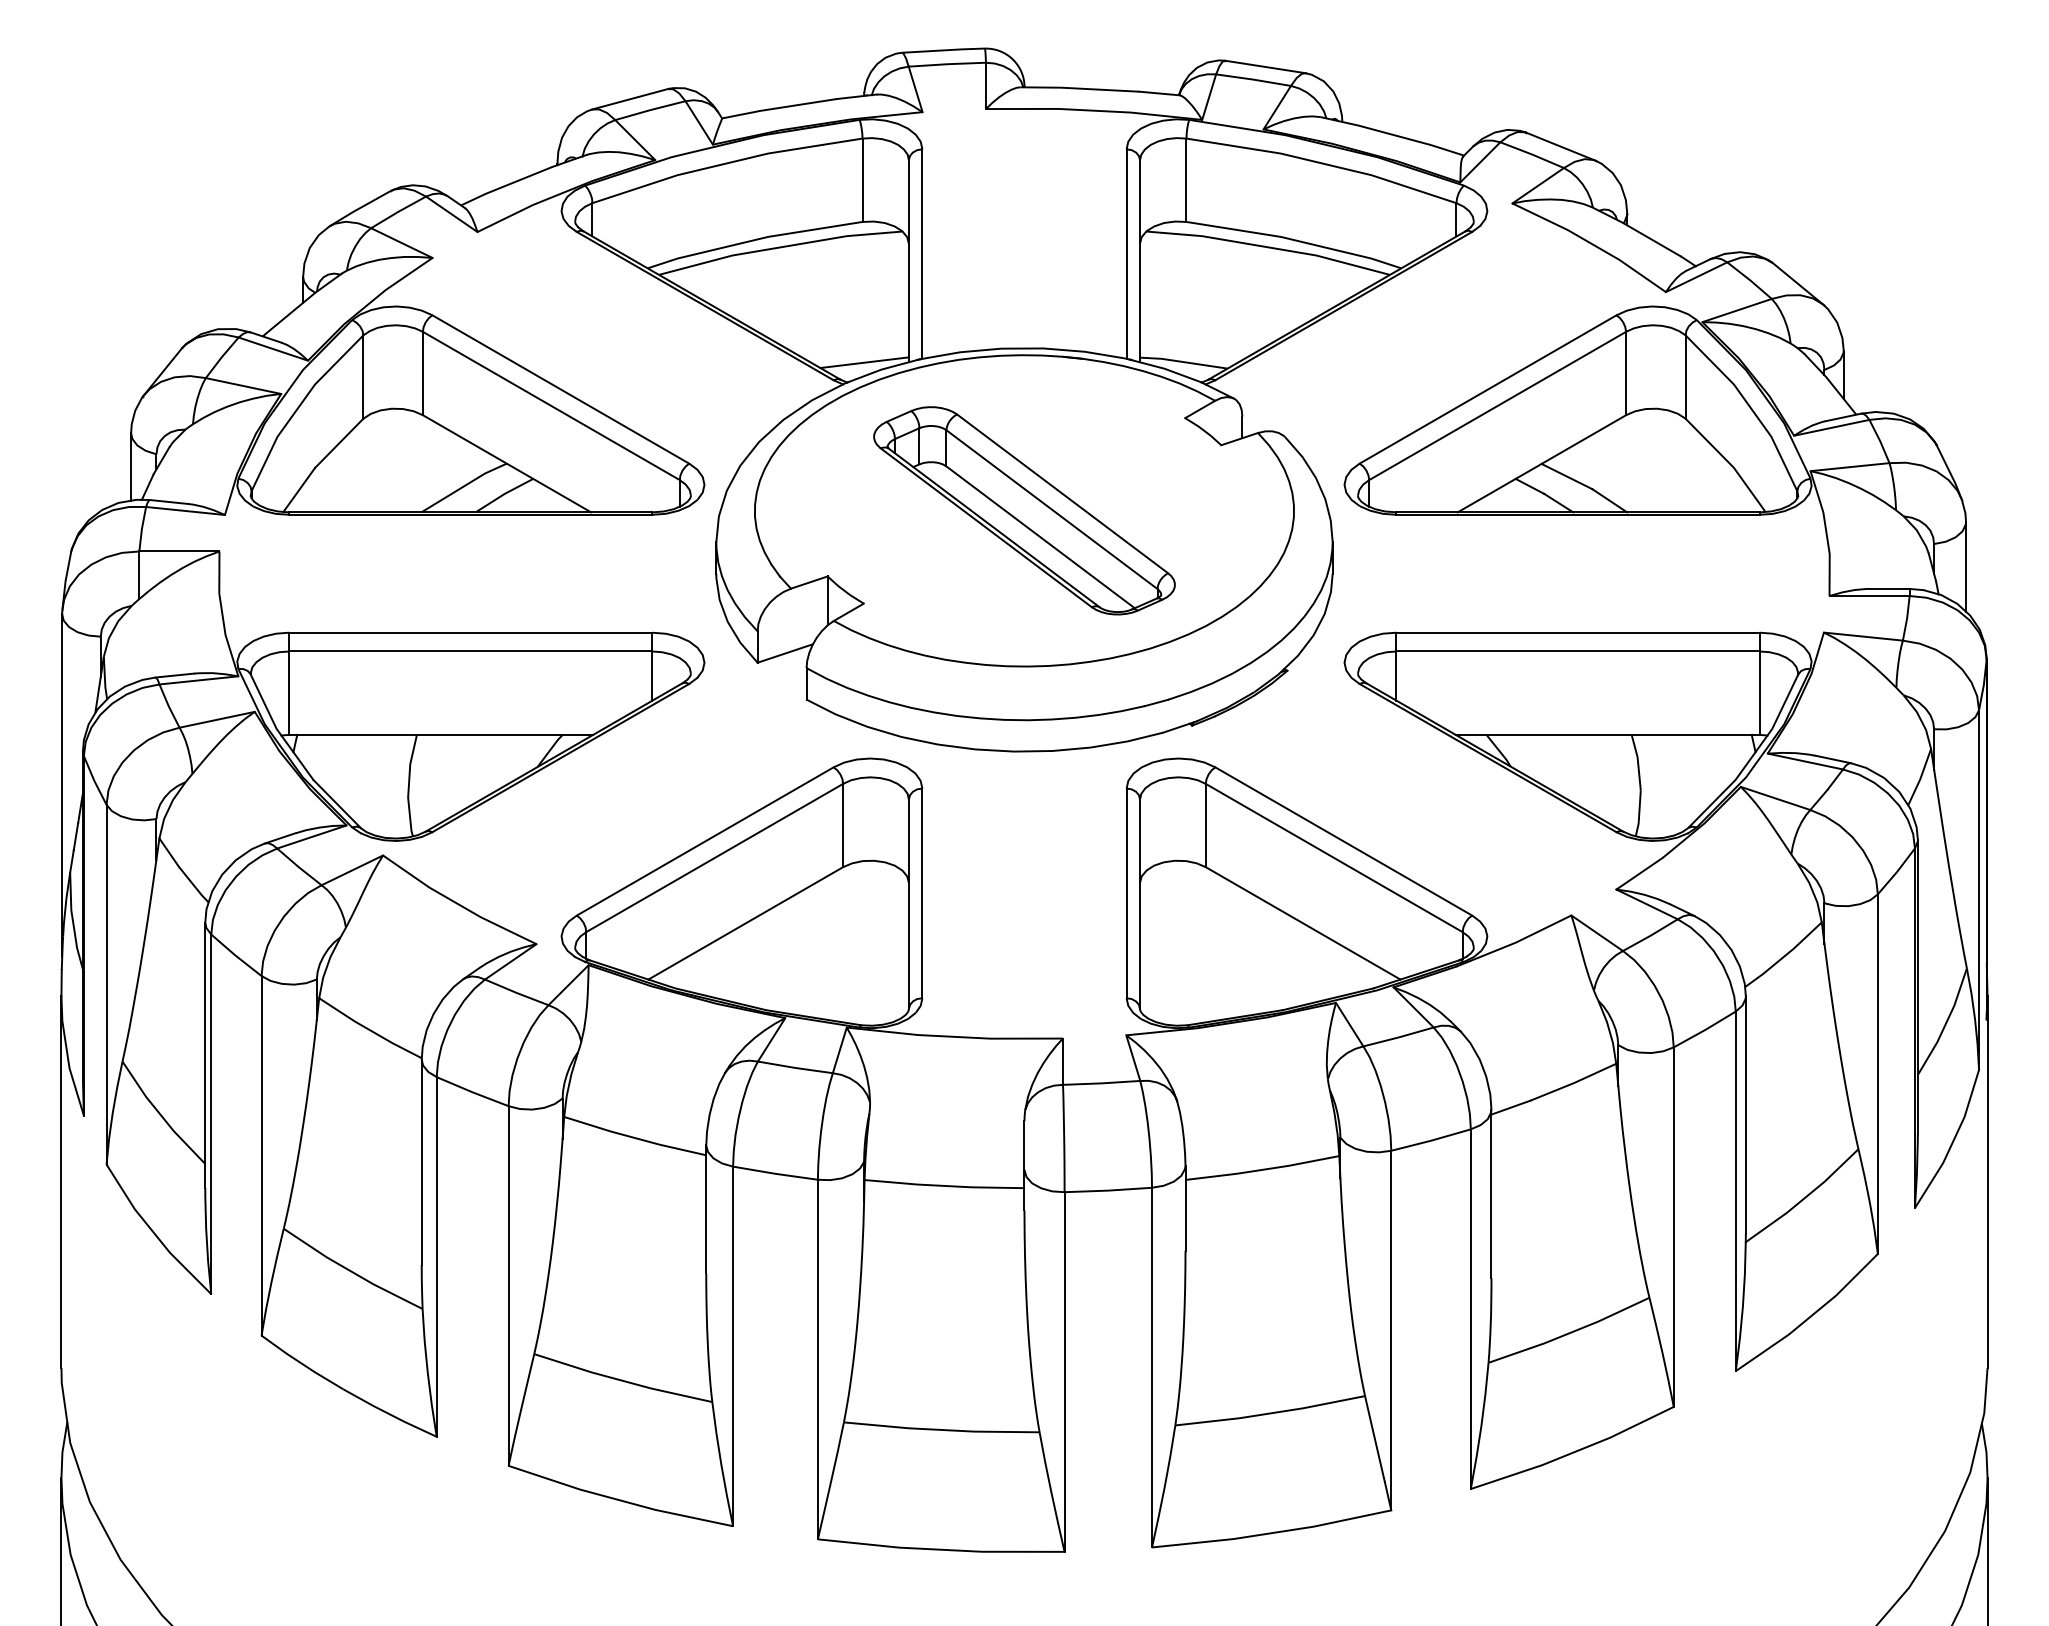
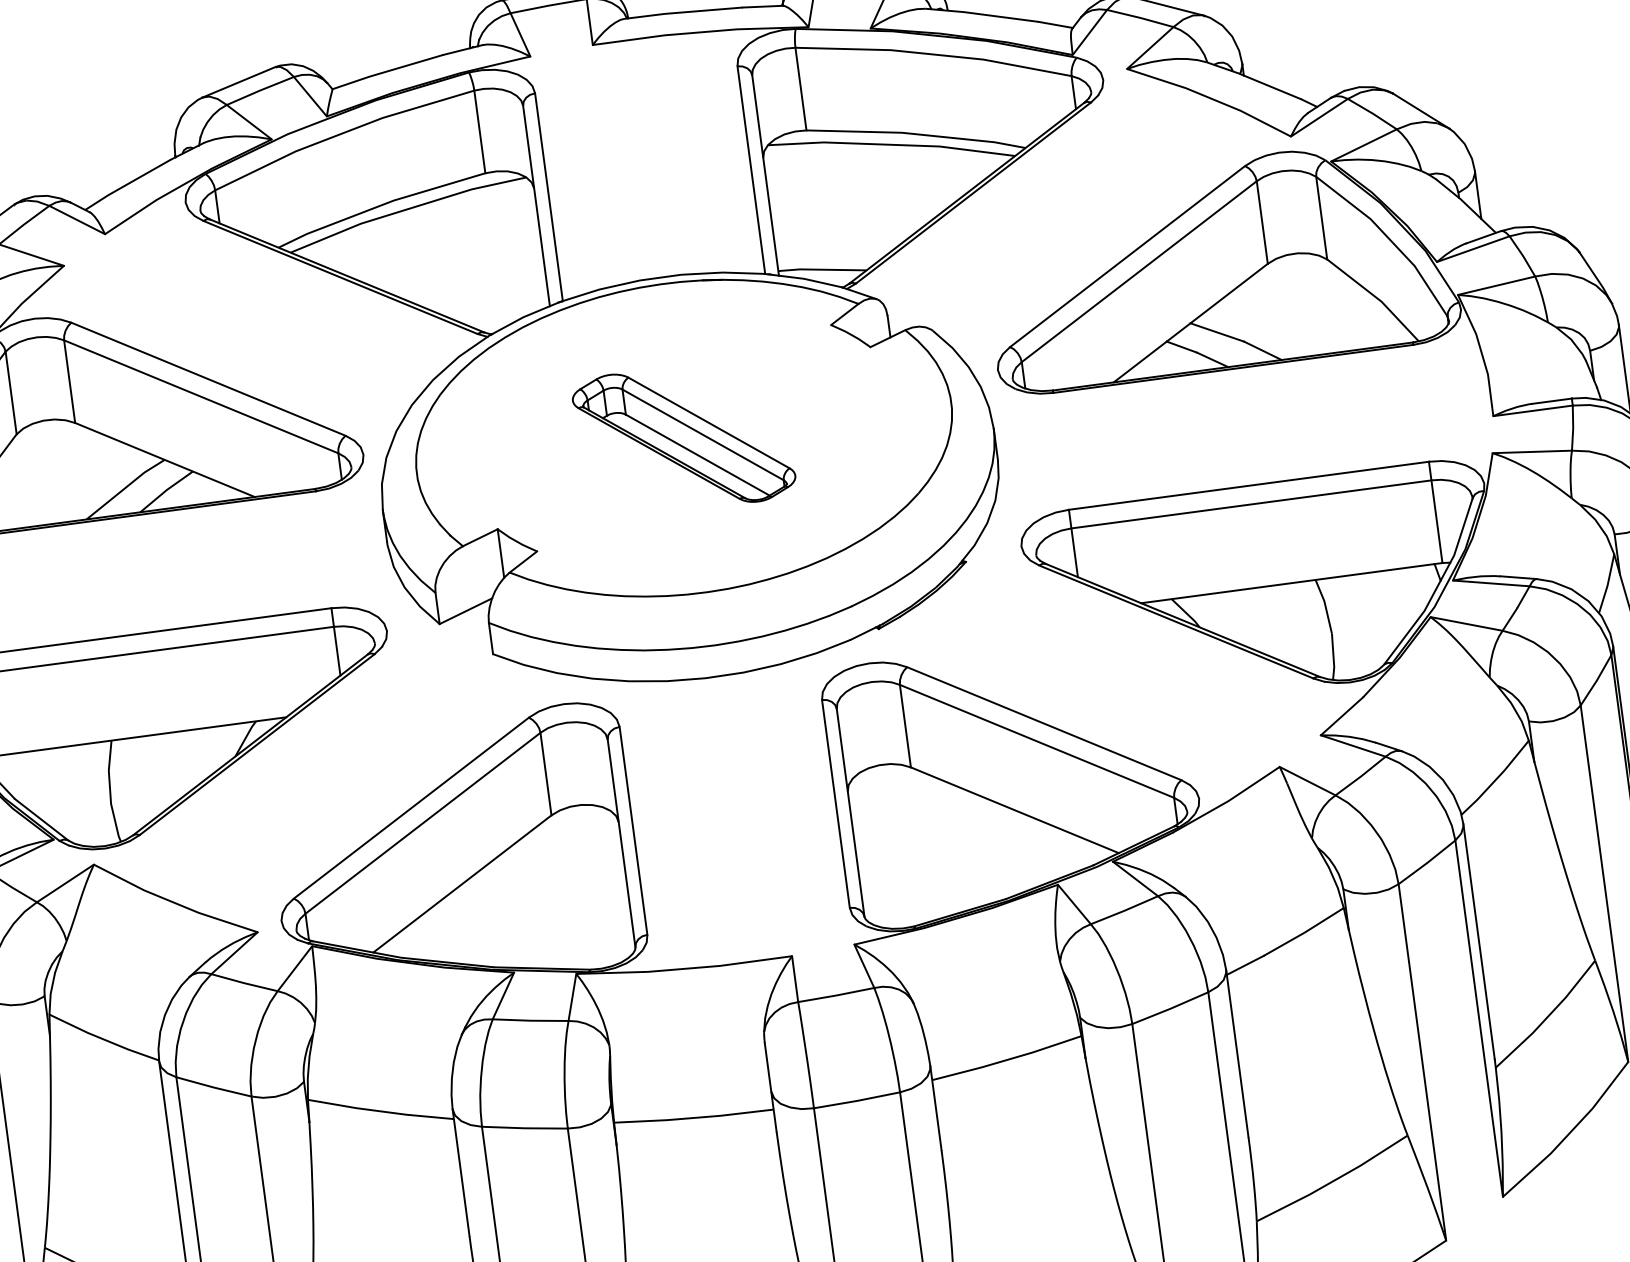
line: (864, 362) -> (505, 312), removed
part: (1024, 510) -> (684, 437), size x0.7

